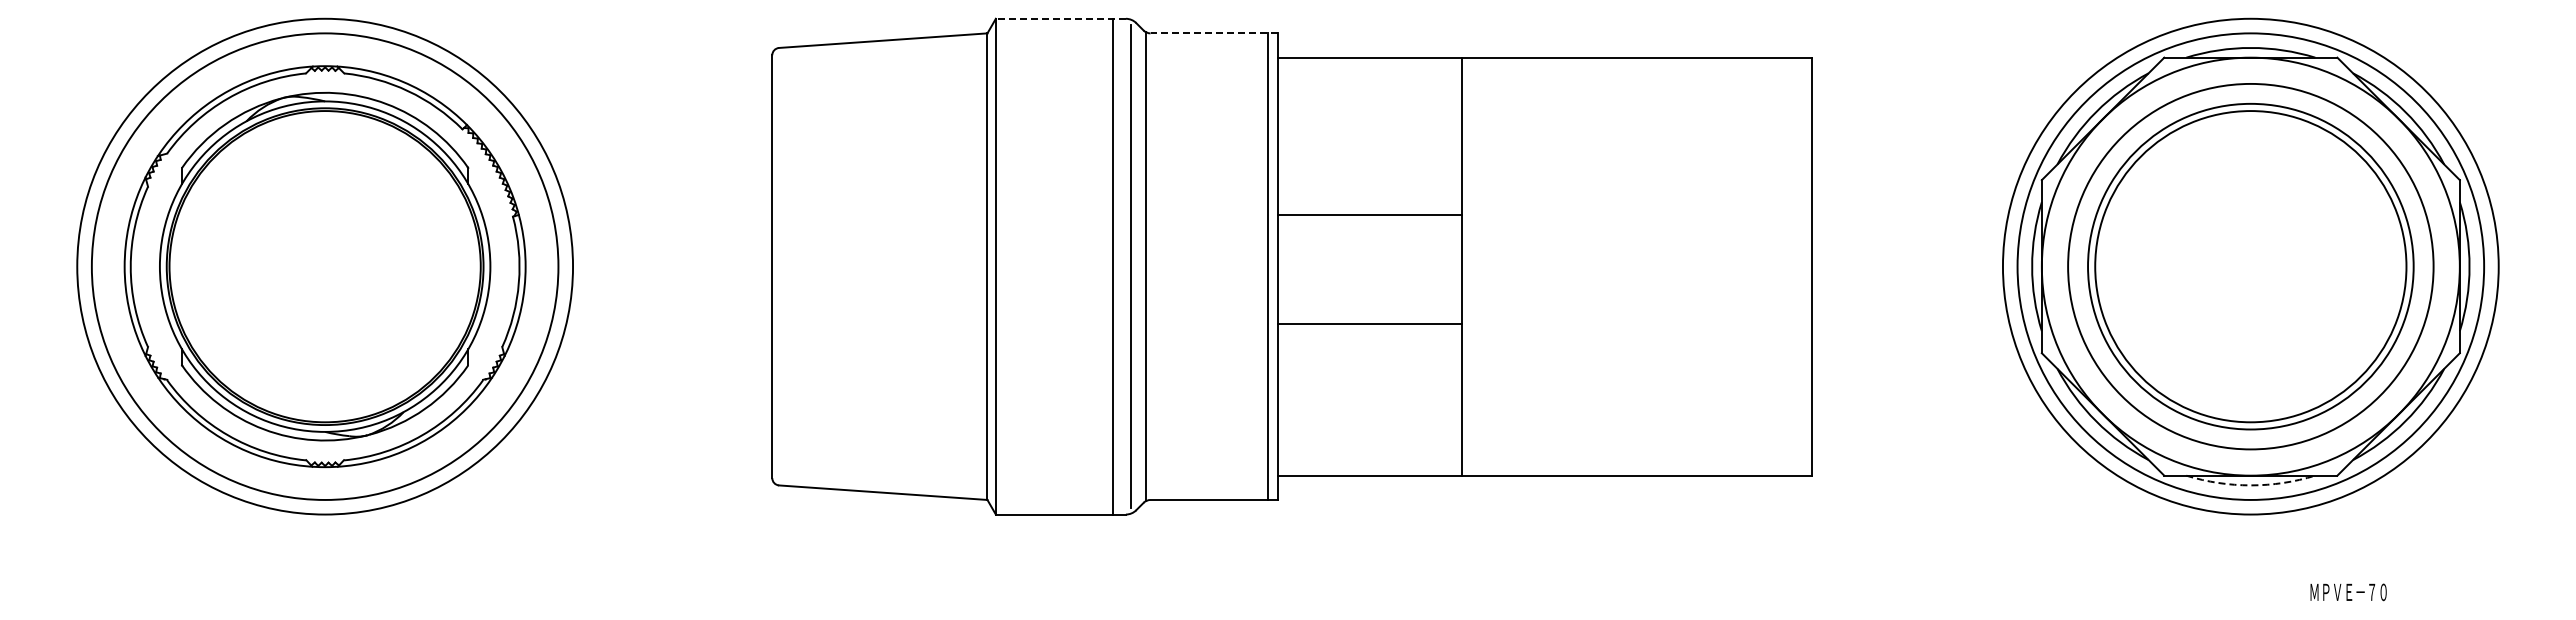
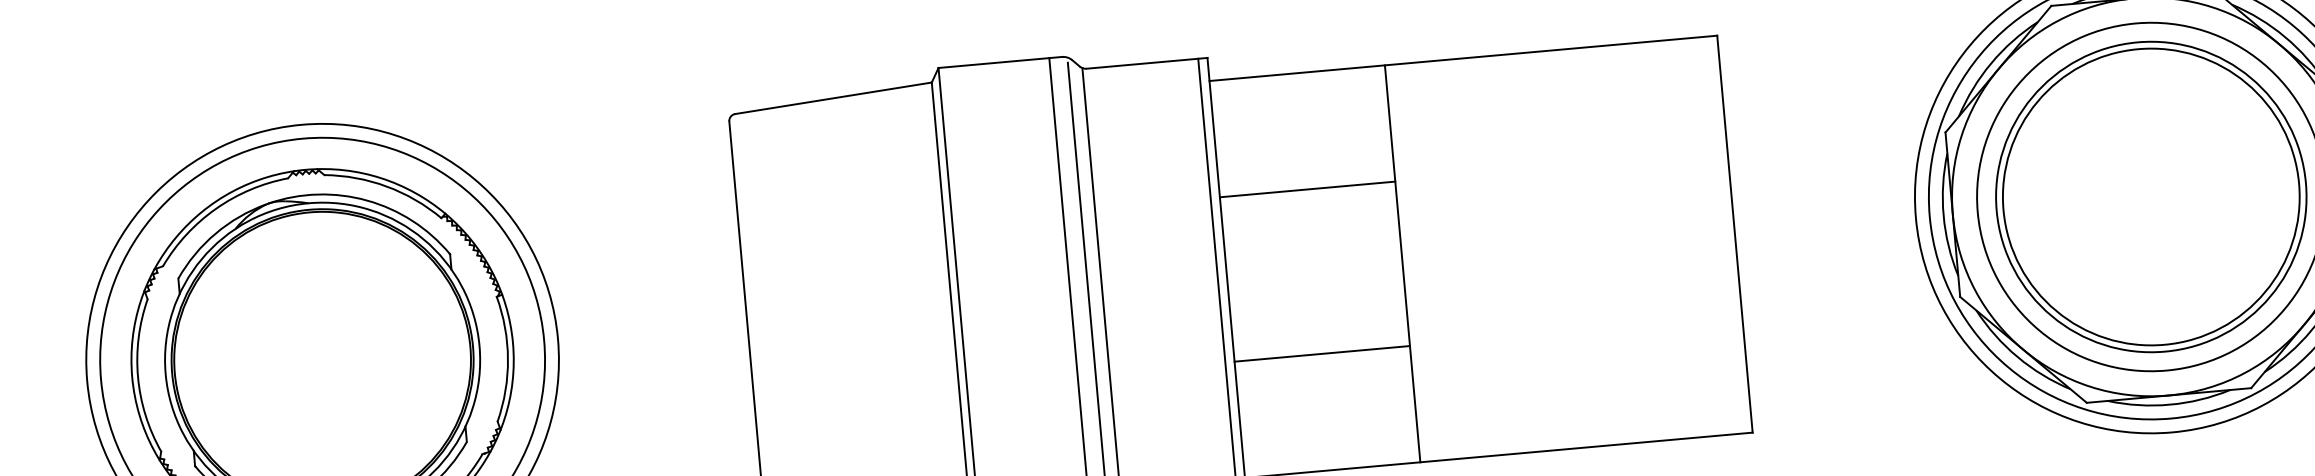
line: (1060, 18) -> (999, 62), dashed -> solid
line: (1214, 33) -> (1147, 63), dashed -> solid
line: (1369, 215) -> (1307, 189), moved
line: (1369, 324) -> (1321, 354), moved
arc: (2250, 485) -> (2169, 404), dashed -> solid

